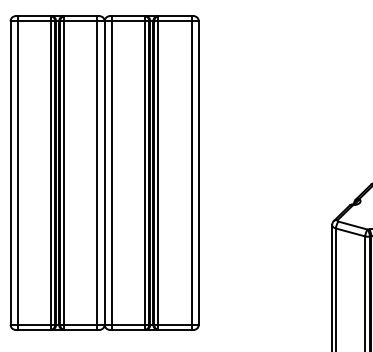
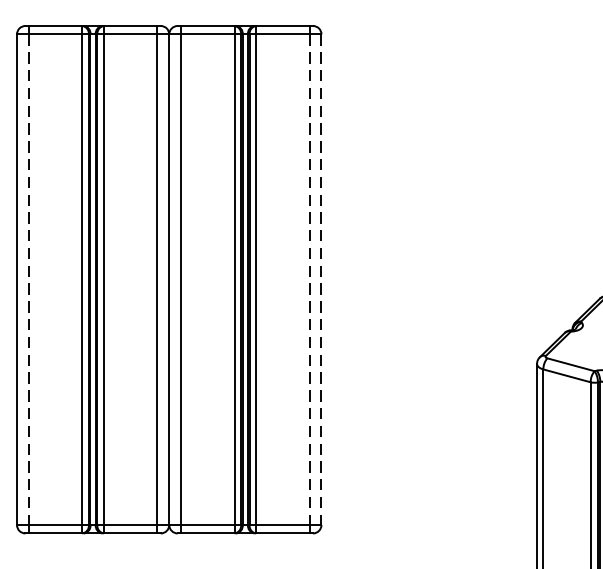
line: (17, 173) -> (28, 280), solid -> dashed
line: (191, 173) -> (309, 280), solid -> dashed
line: (198, 173) -> (320, 280), solid -> dashed

